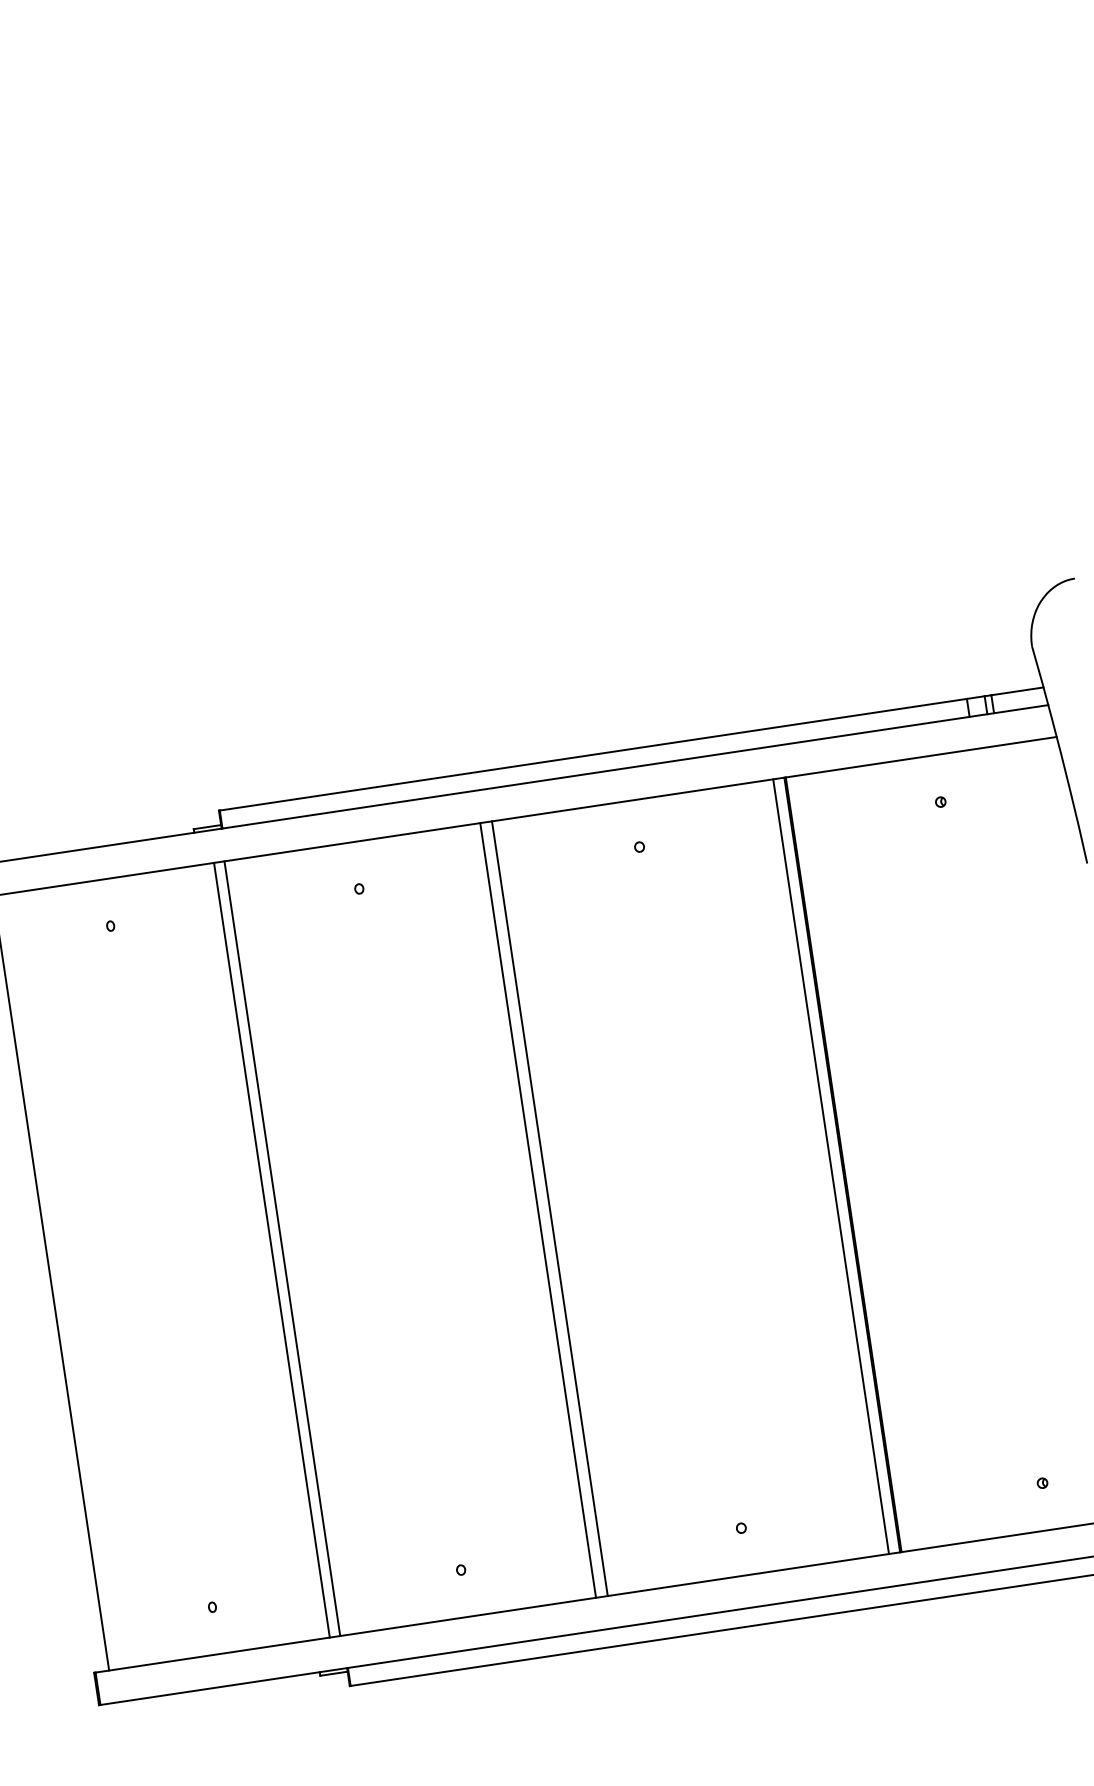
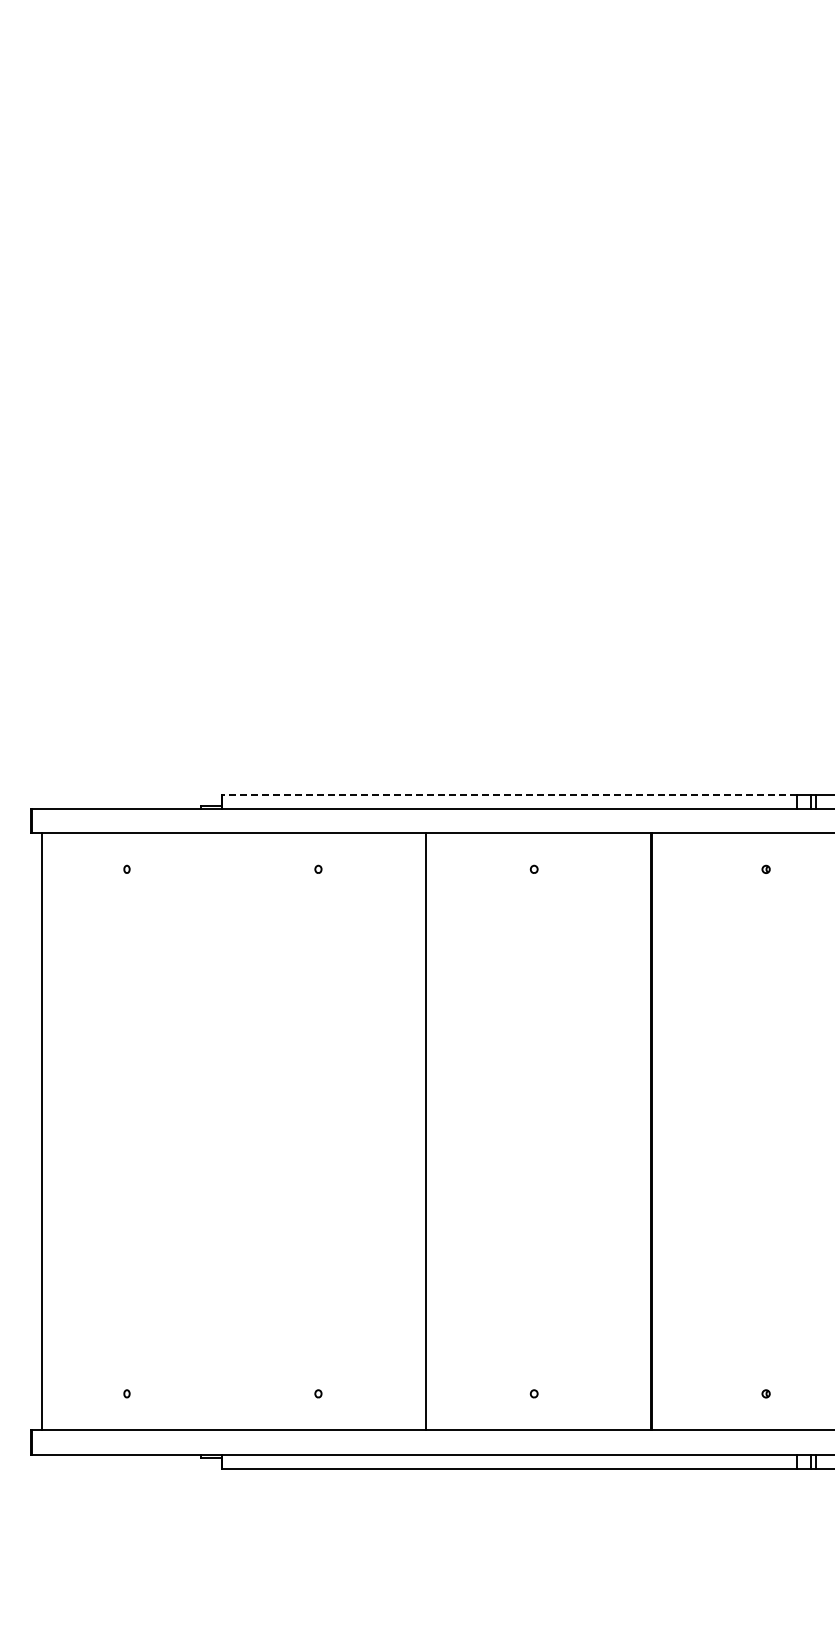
line: (592, 754) -> (509, 794), solid -> dashed
line: (831, 1166) -> (642, 1131), removed
line: (537, 1210) -> (416, 1131), removed
line: (281, 1248) -> (219, 1131), removed
line: (271, 1250) -> (211, 1131), removed

